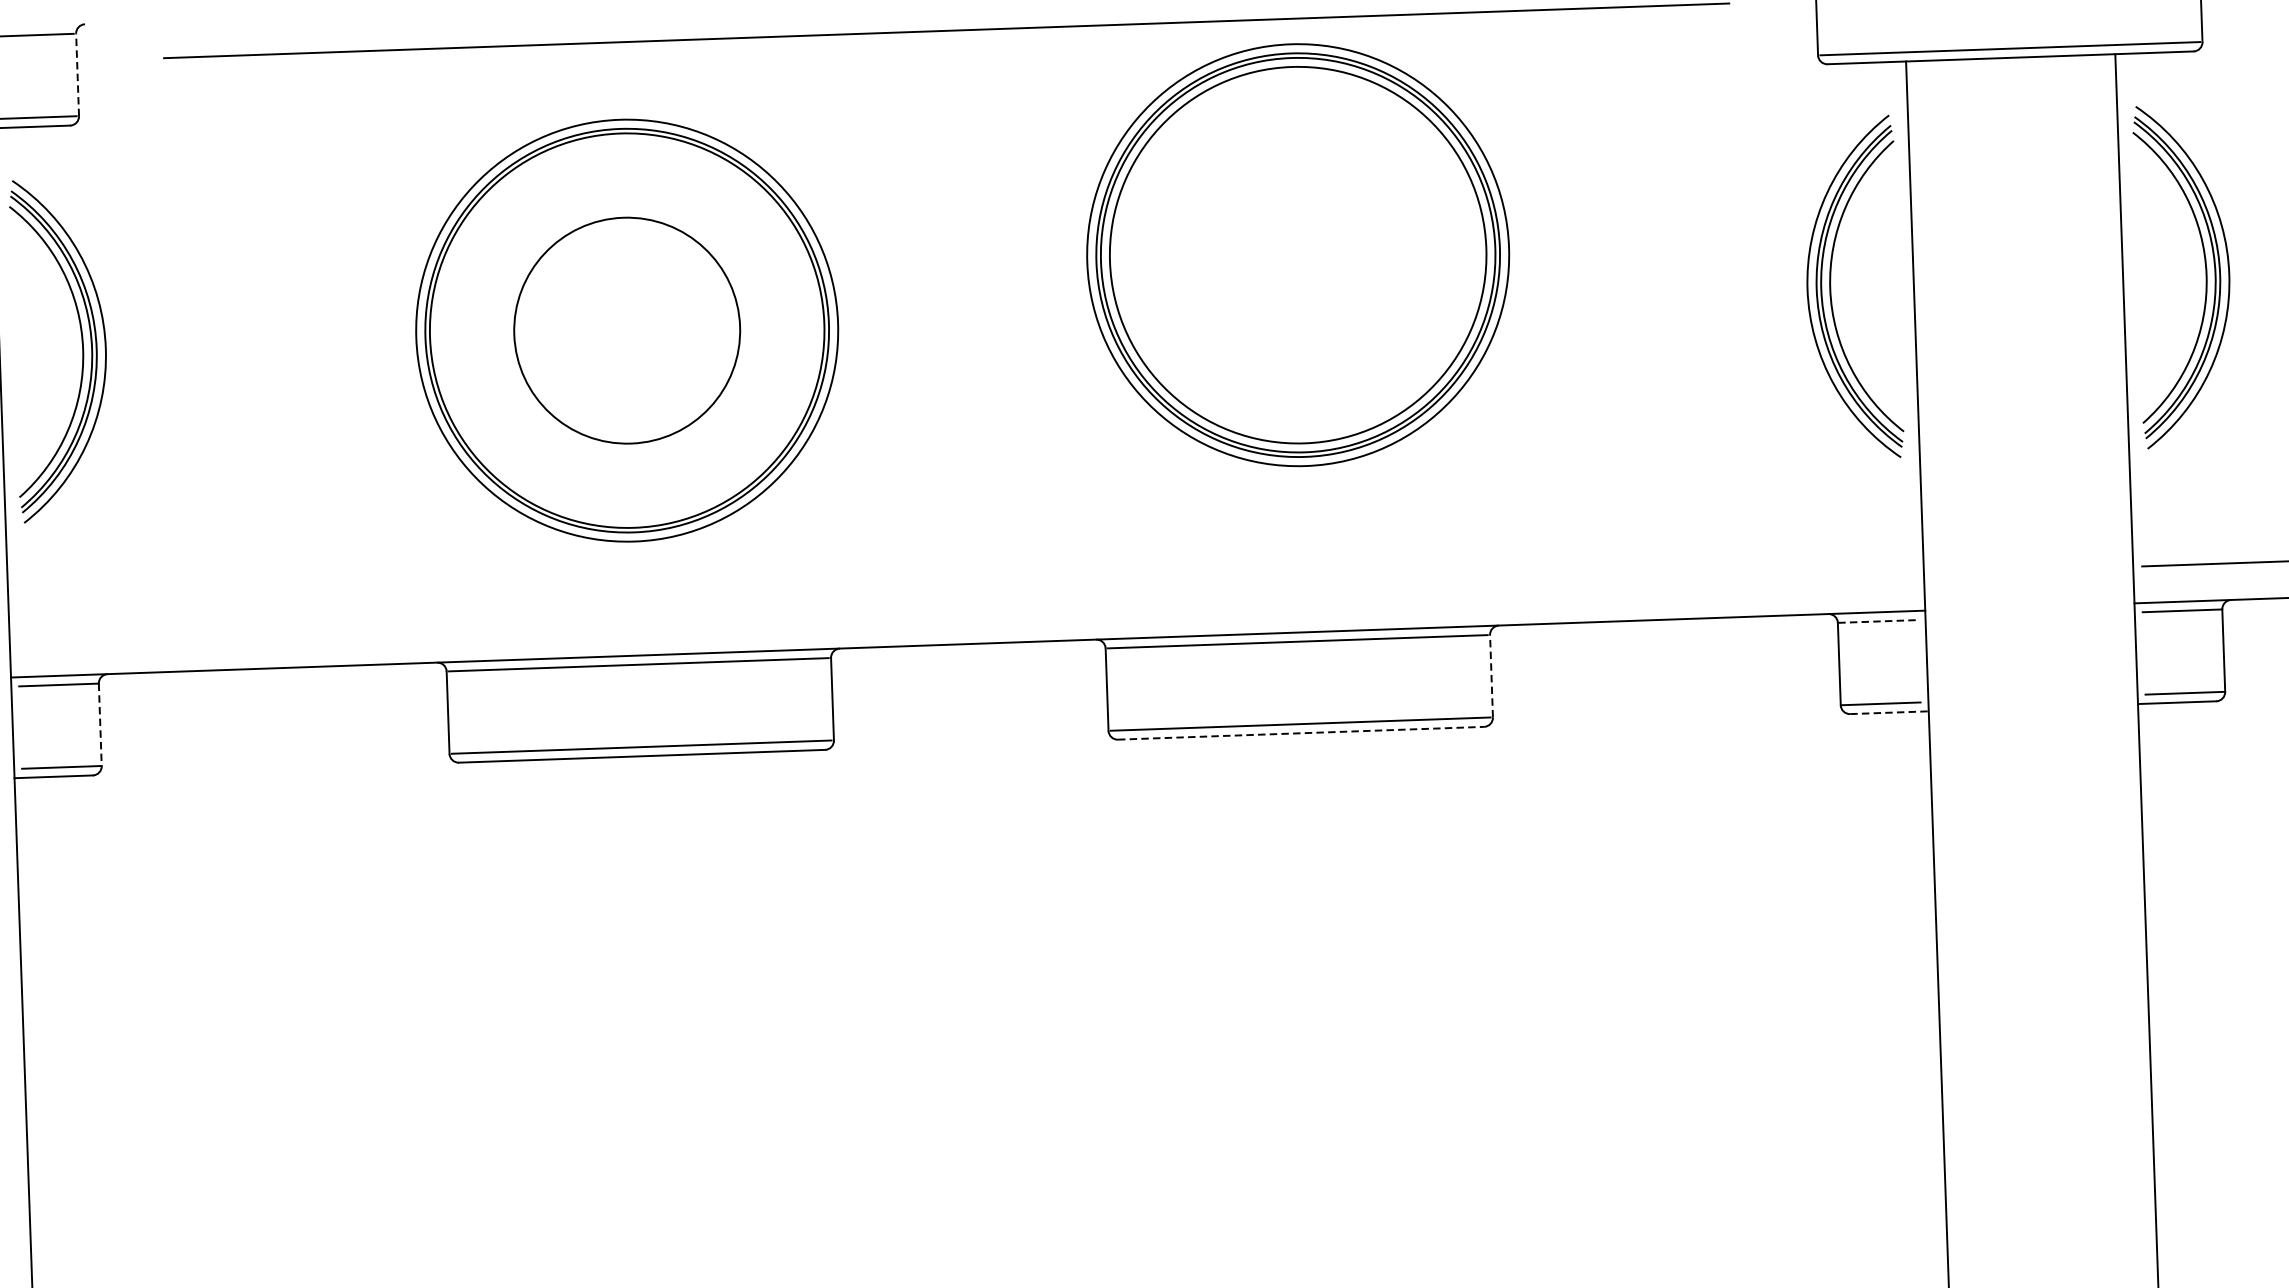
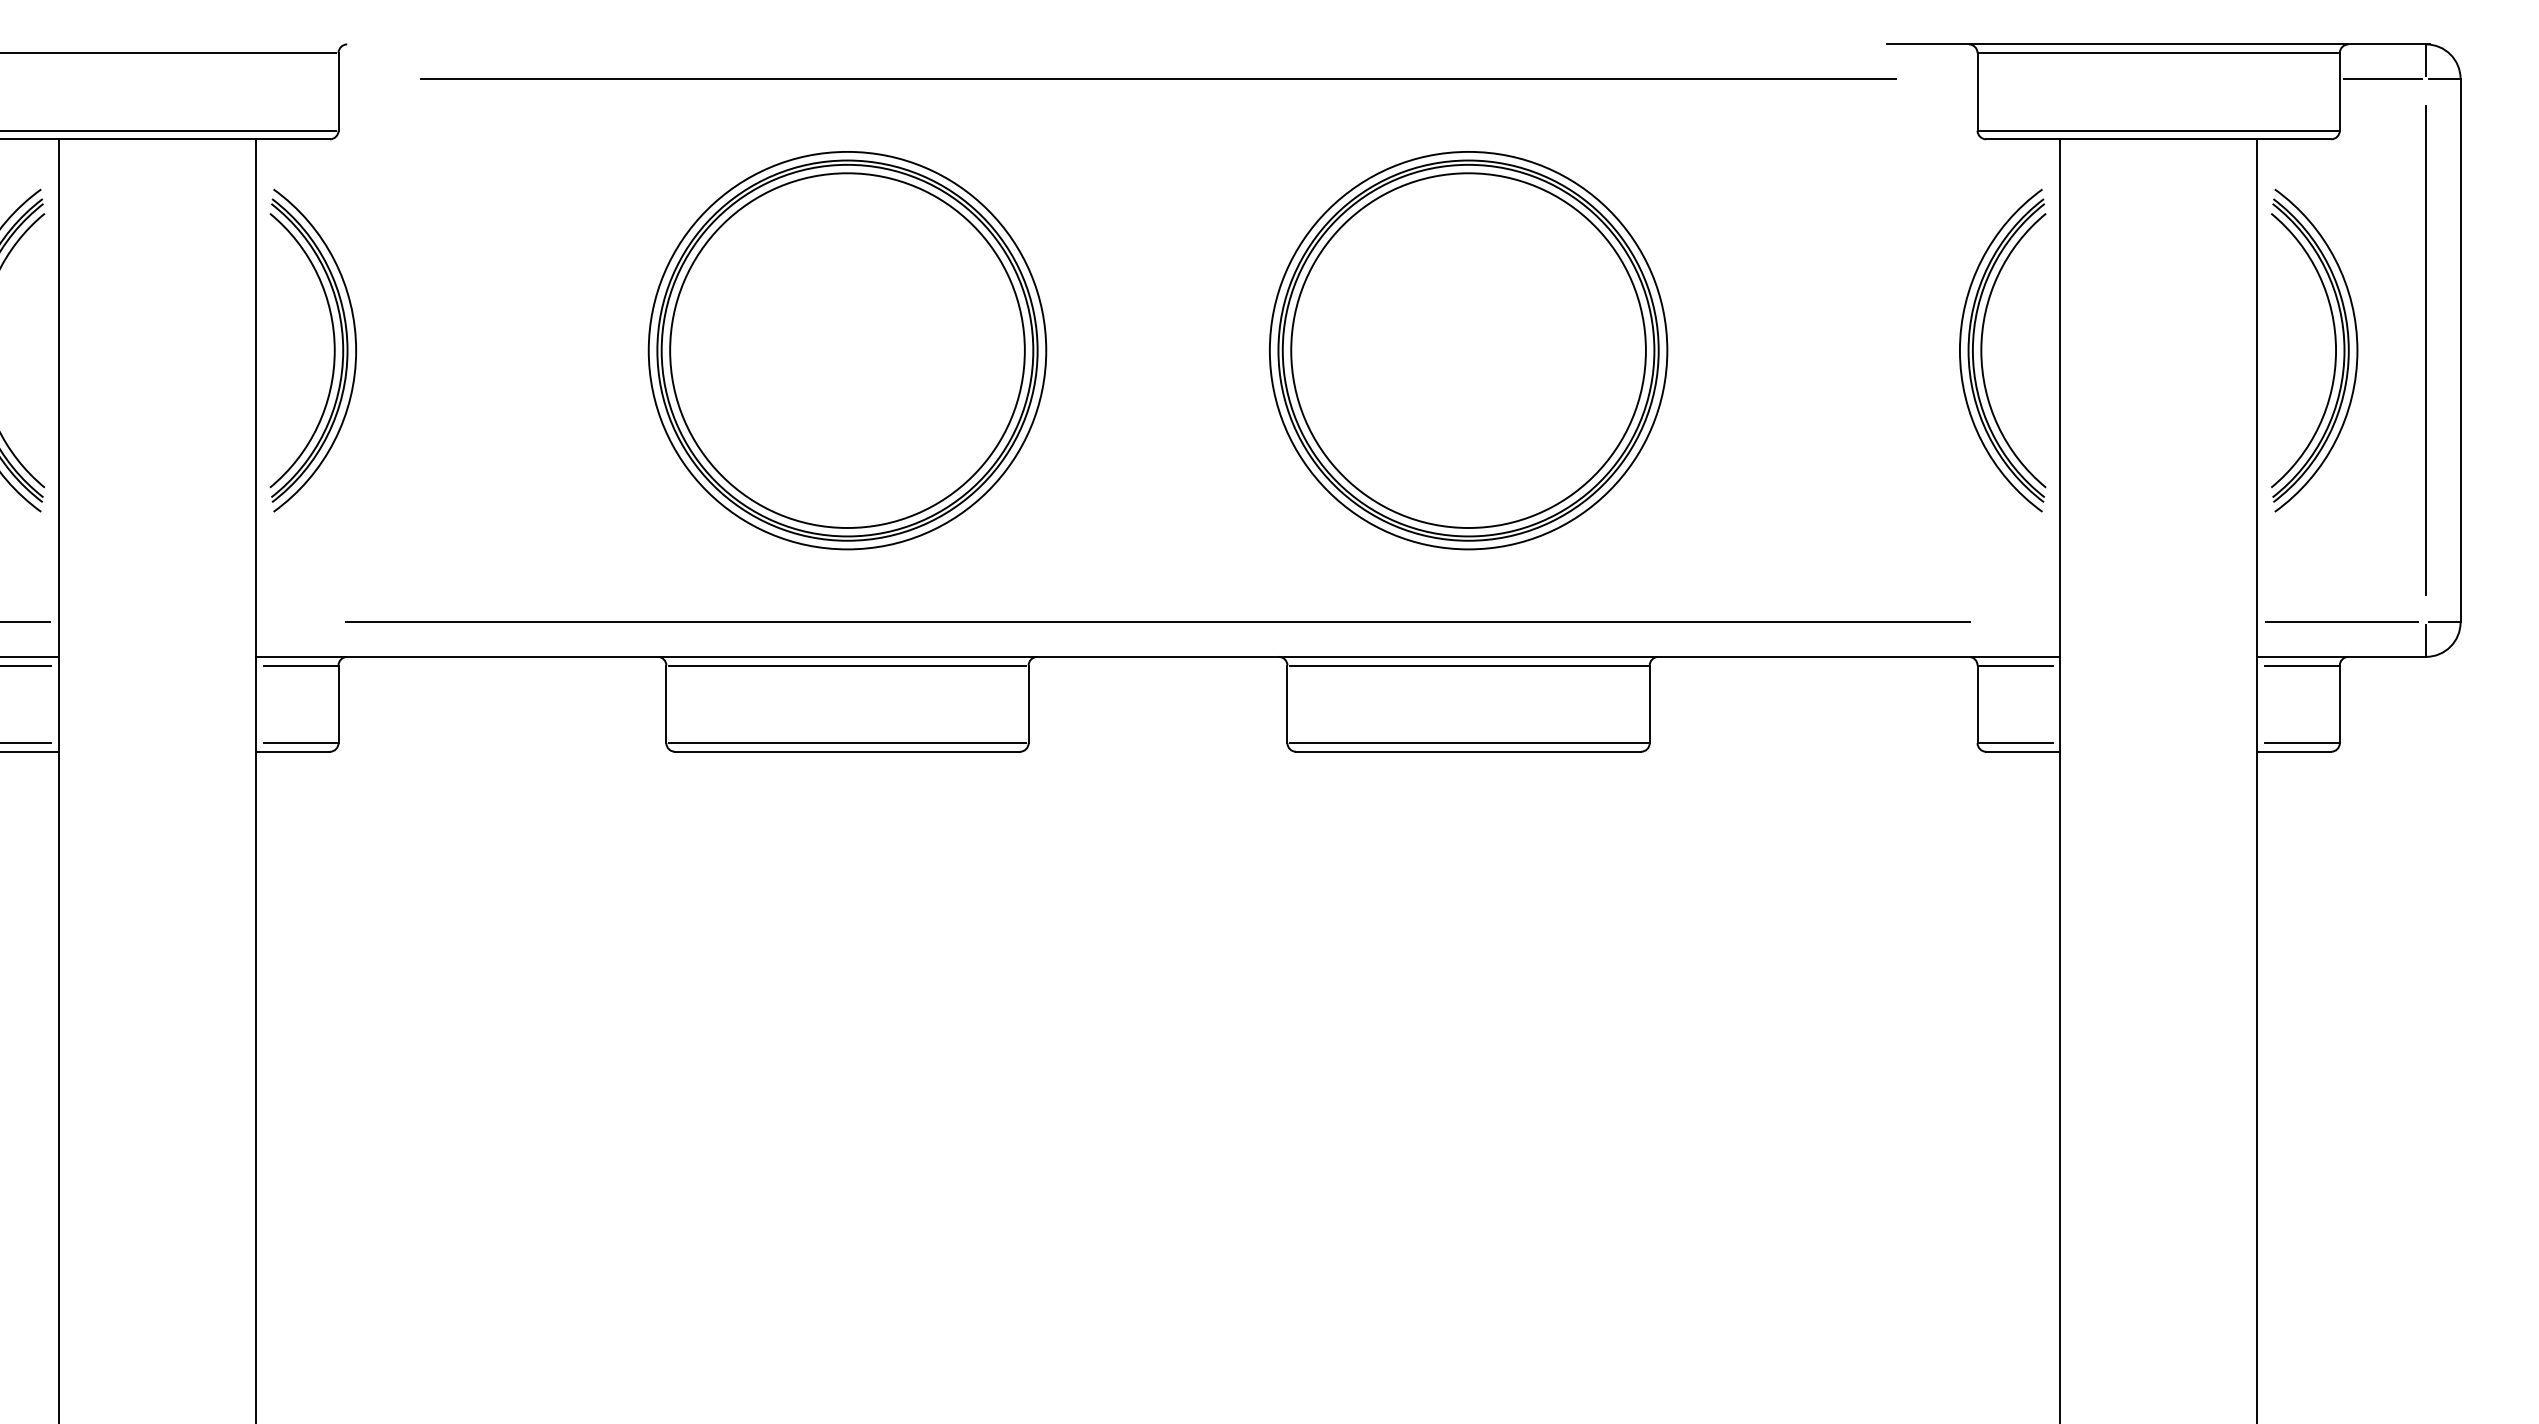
line: (77, 74) -> (338, 91), dashed -> solid
part: (1298, 255) -> (1468, 350), moved
circle: (627, 330) -> (847, 350), size x1.67
line: (966, 607) -> (1157, 622), added
line: (1878, 621) -> (2015, 665), dashed -> solid
line: (1491, 676) -> (1649, 704), dashed -> solid
line: (1889, 712) -> (2023, 751), dashed -> solid
line: (100, 724) -> (338, 704), dashed -> solid
line: (1300, 732) -> (1468, 751), dashed -> solid

